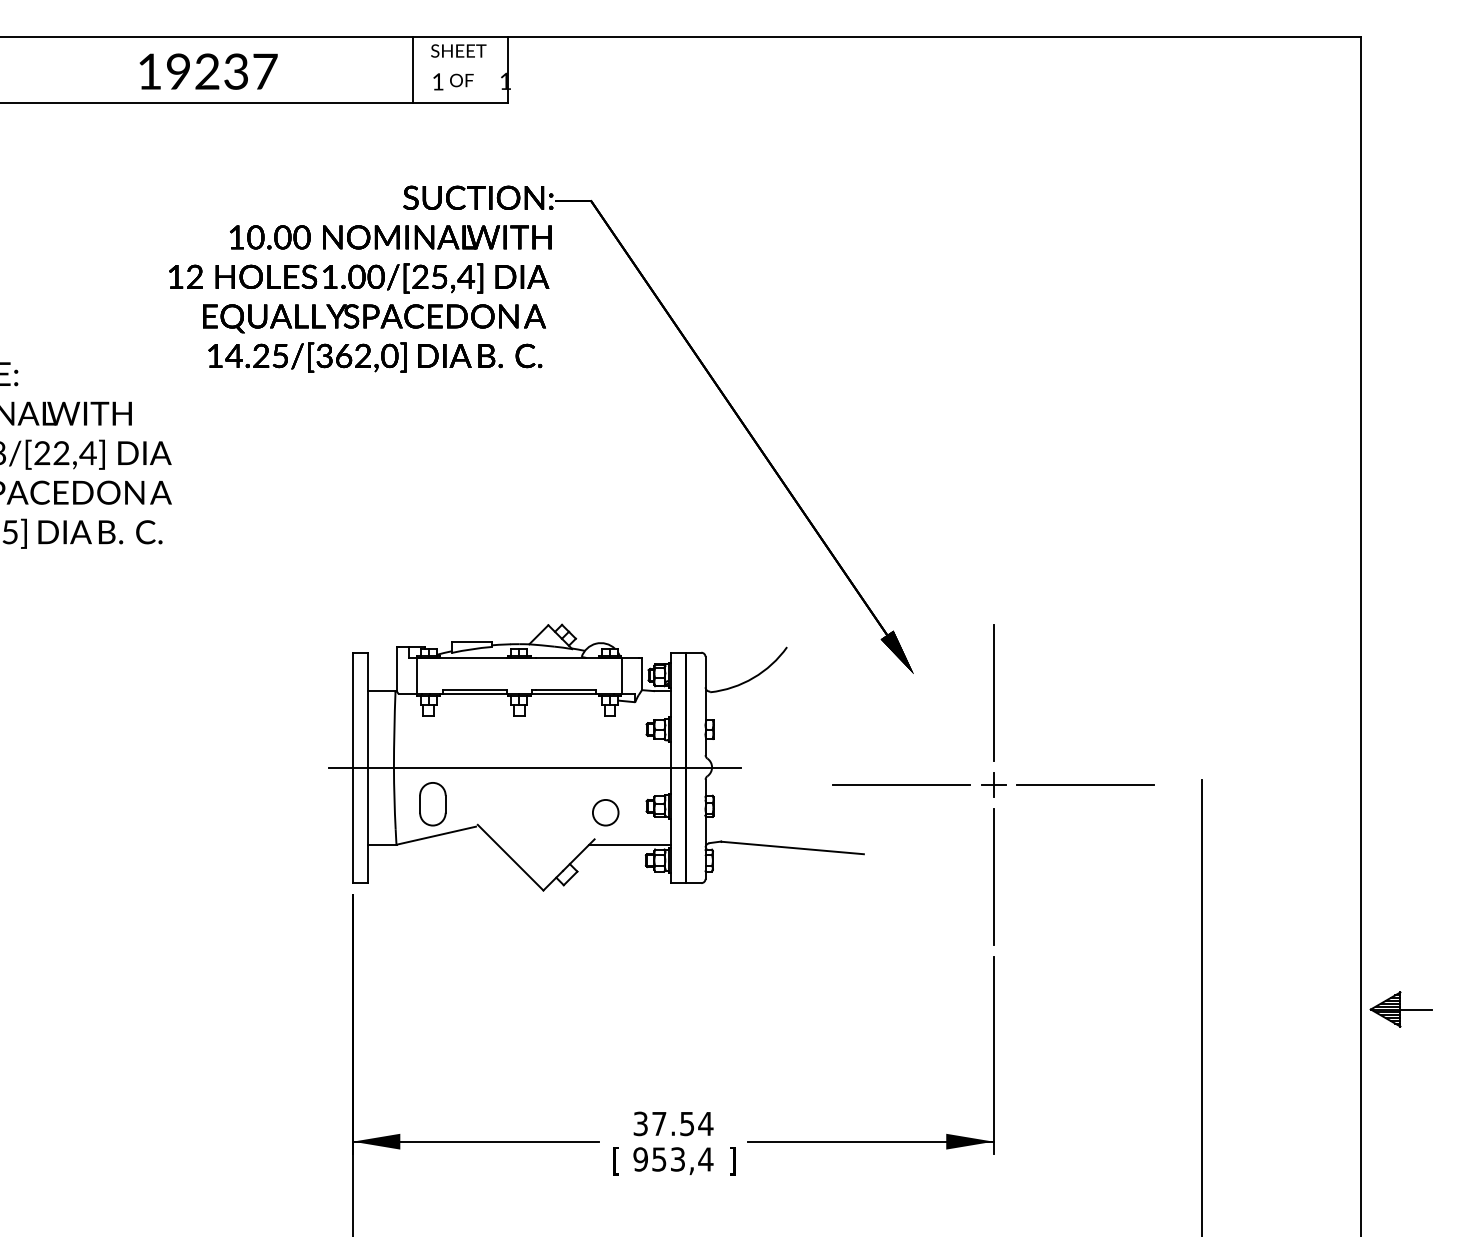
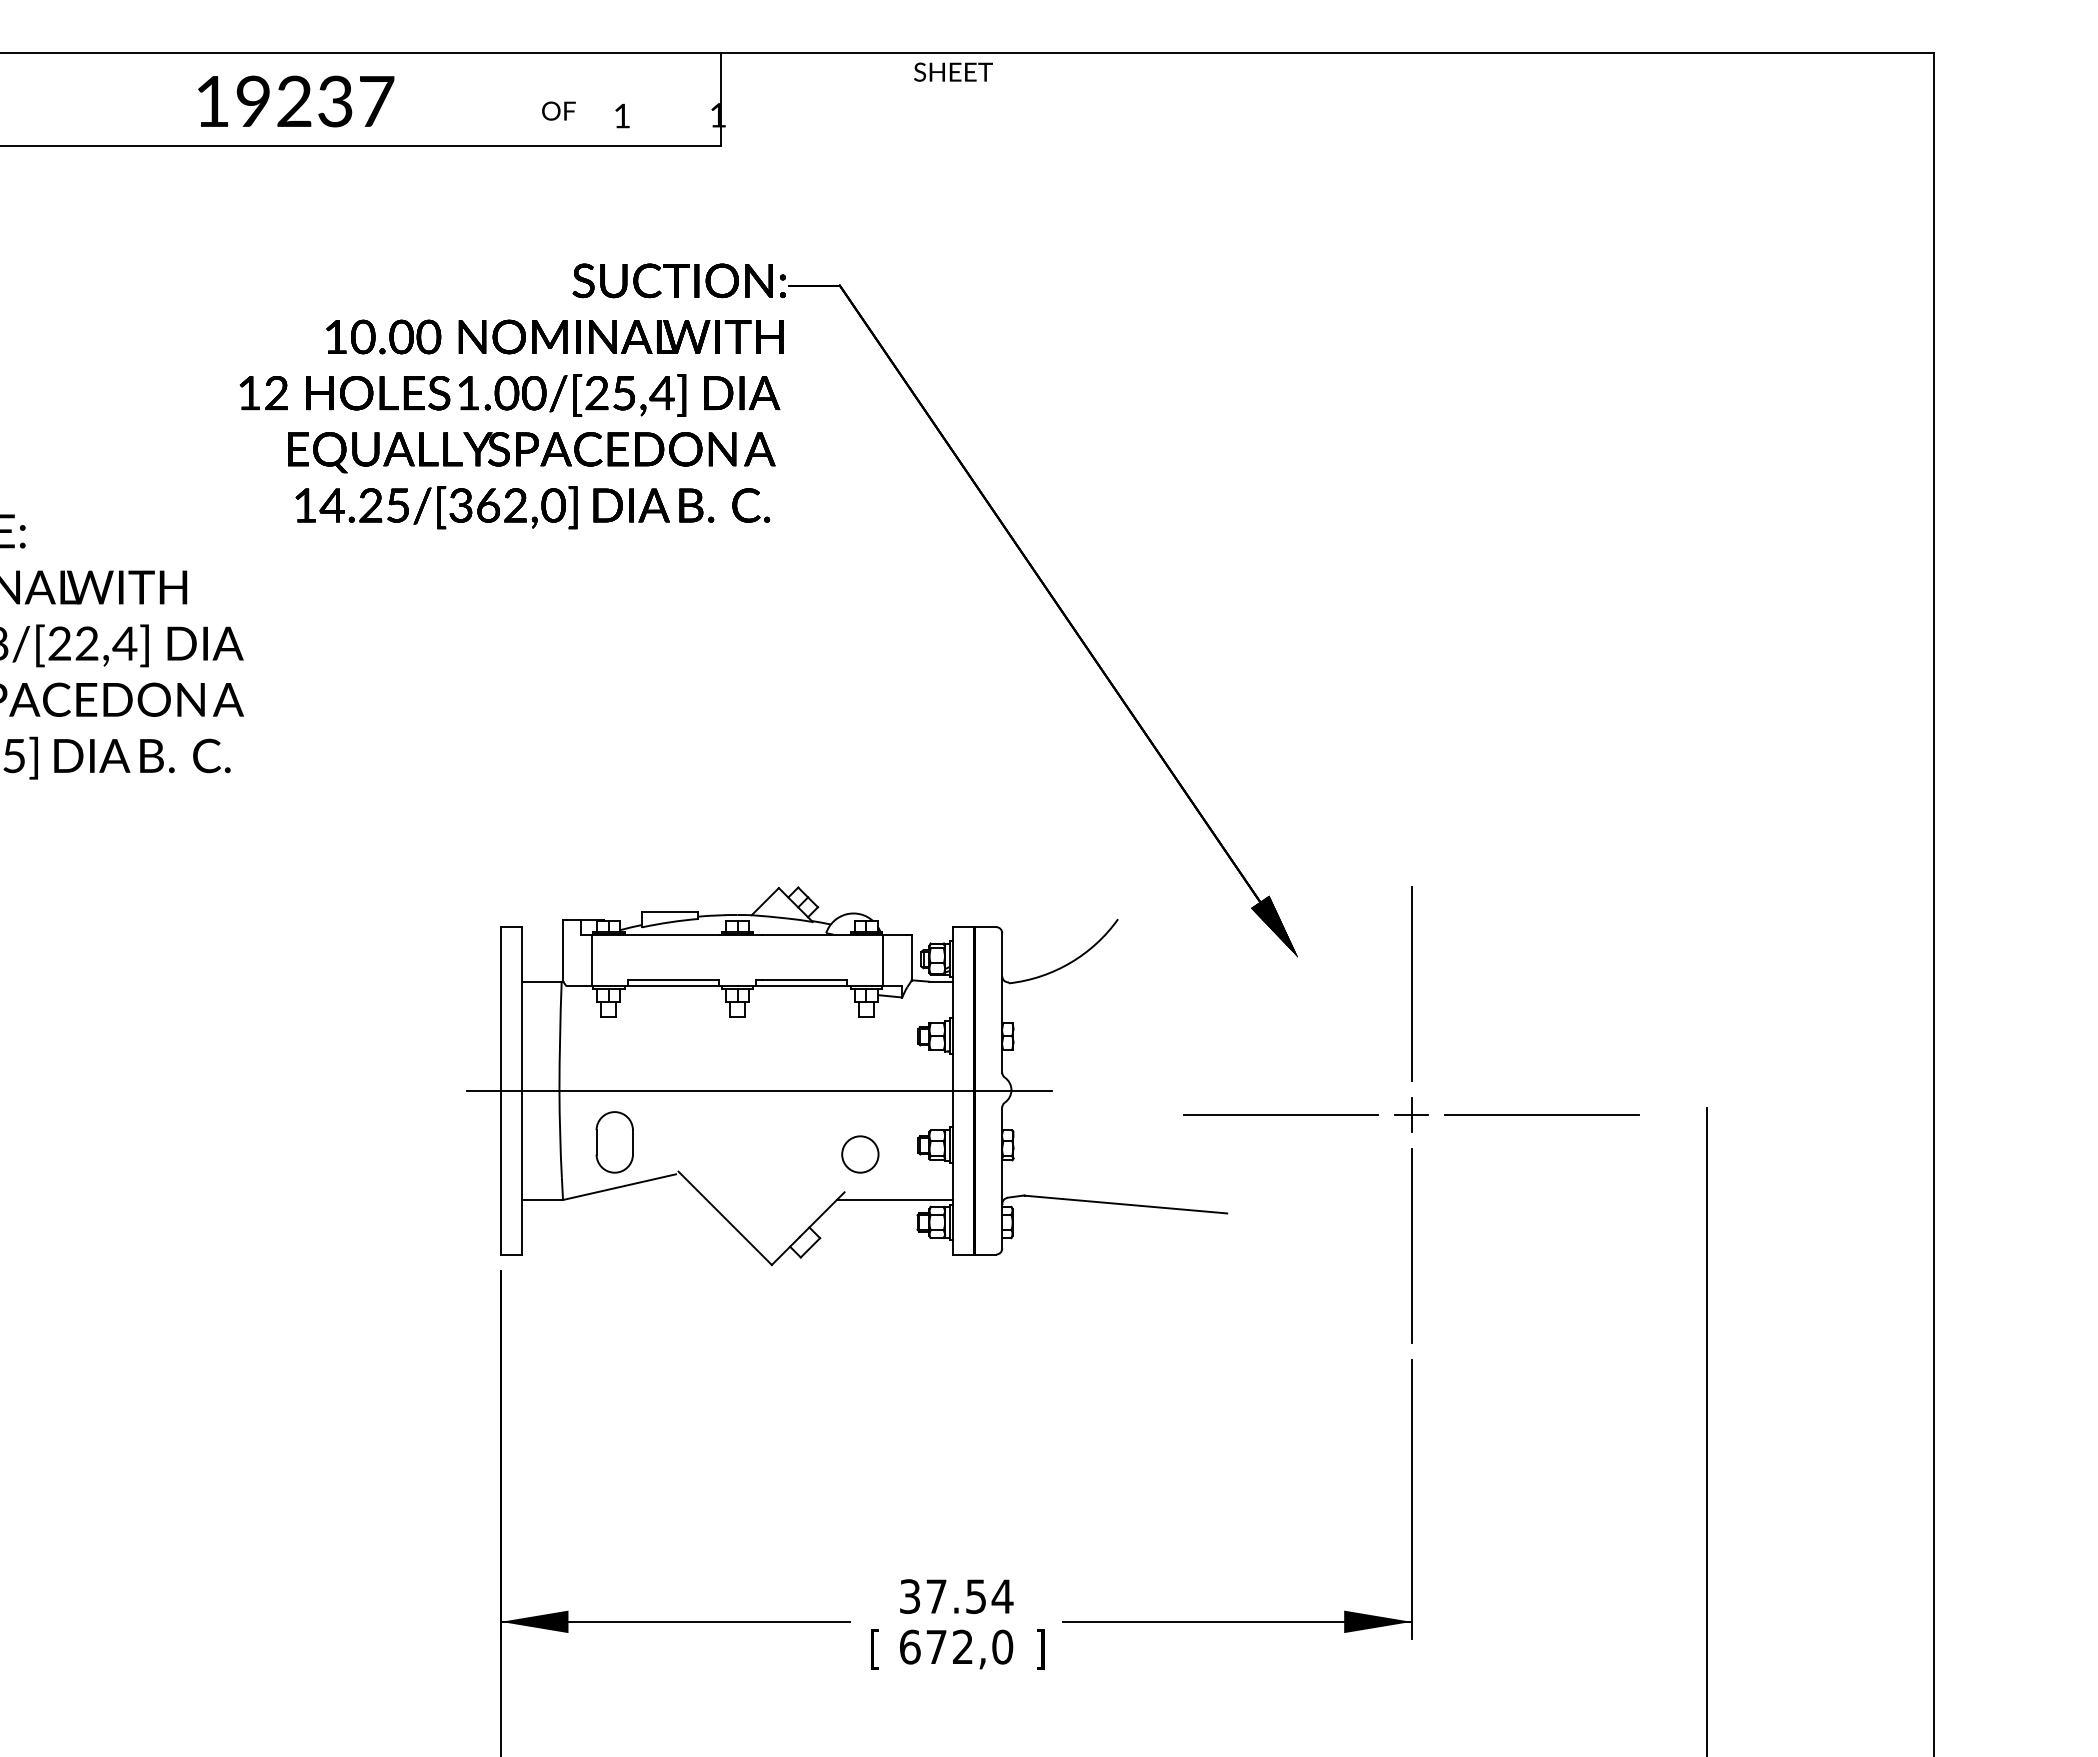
text: (458, 50) -> (953, 71), moved
line: (412, 69) -> (586, 98), removed
text: (461, 80) -> (558, 110), moved
part: (1401, 1009) -> (1990, 1433), removed
text: (673, 1159) -> (956, 1646), 953,4 -> 672,0

